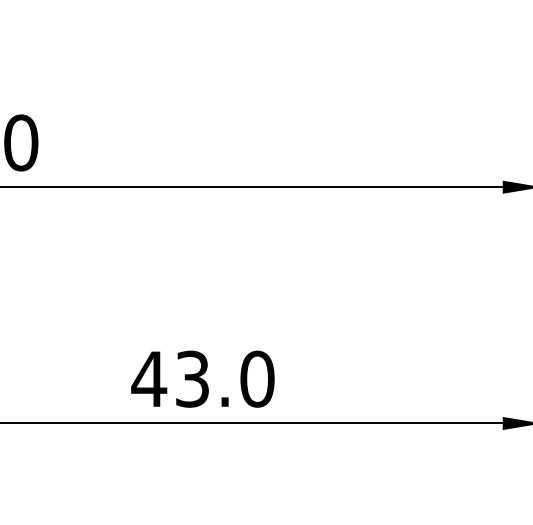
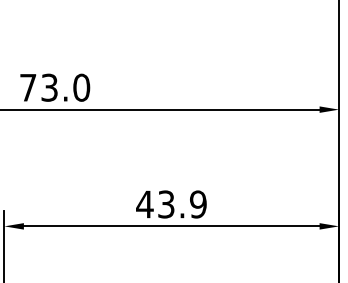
text: (257, 379) -> (198, 204), 43.0 -> 43.9

